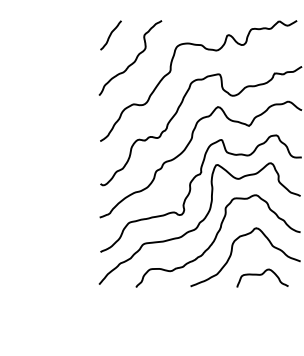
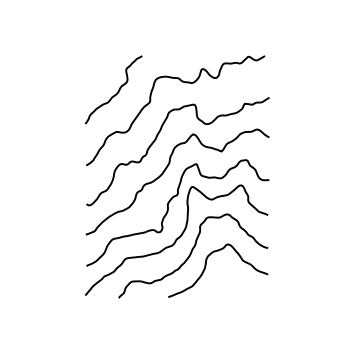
curve: (110, 34) -> (95, 68), removed
curve: (262, 275) -> (233, 287), removed

